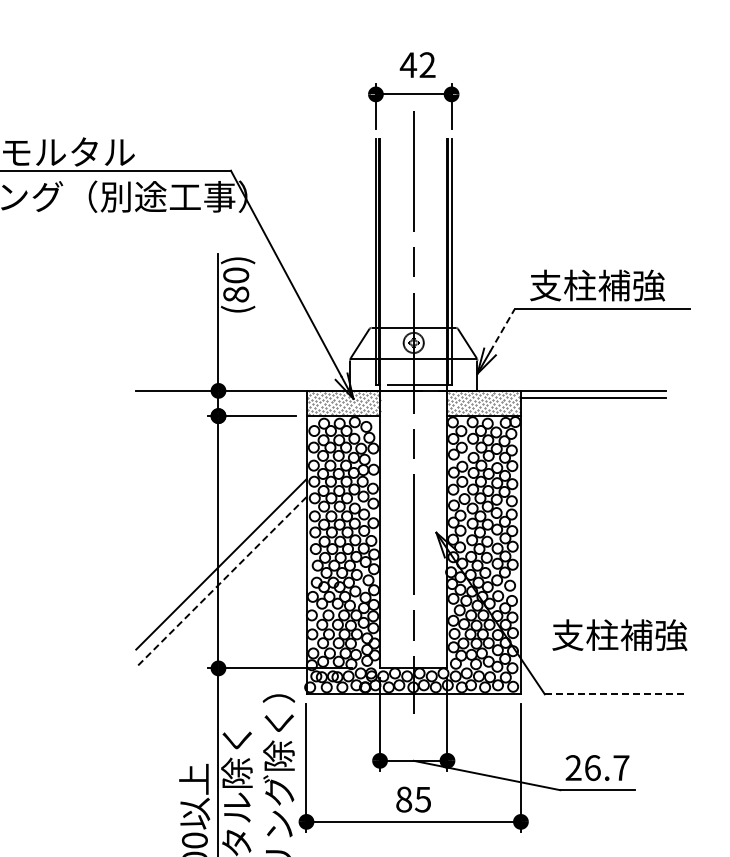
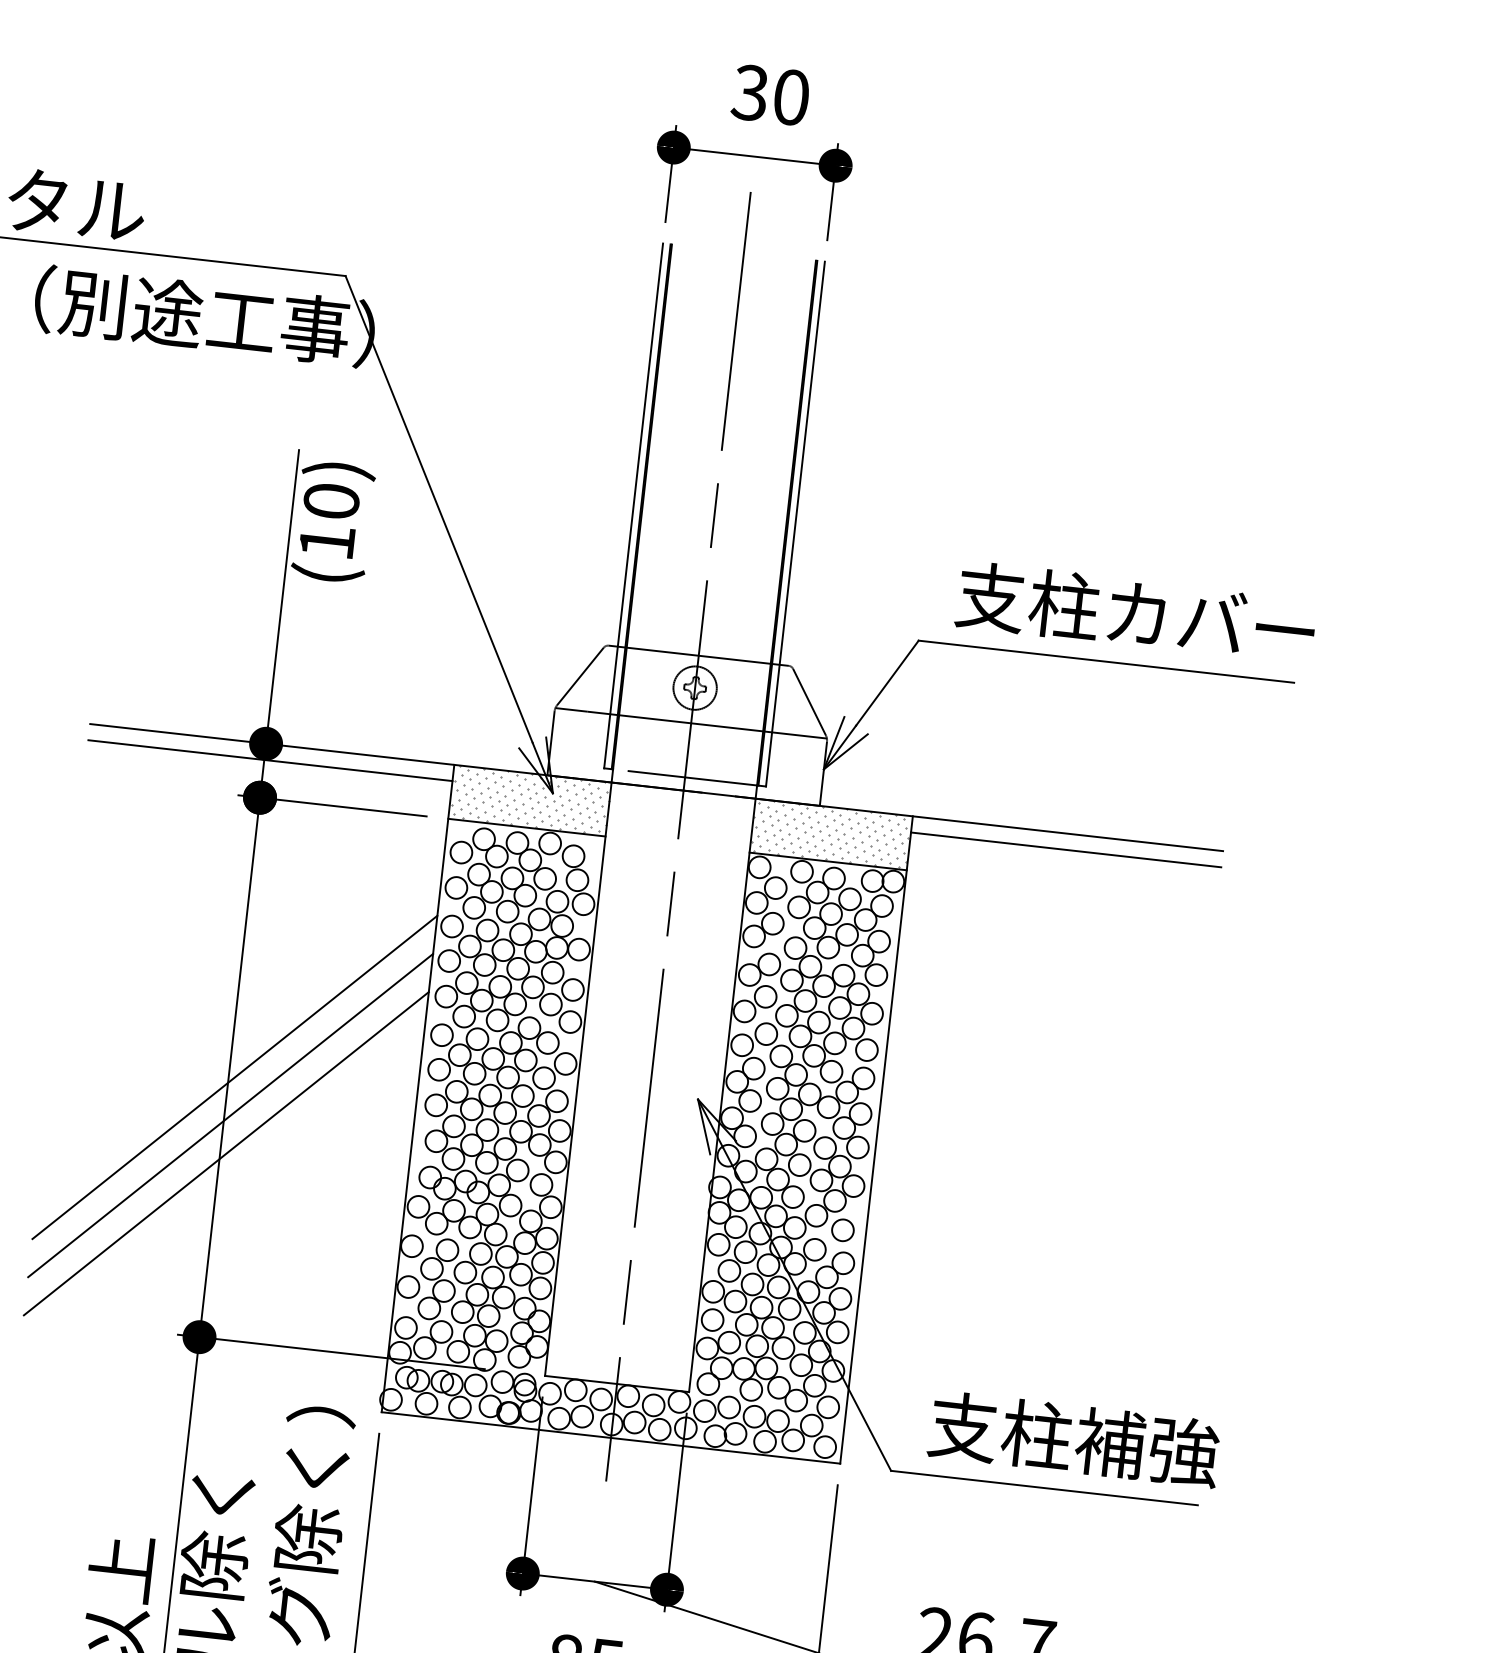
text: (417, 65) -> (769, 95), 42 -> 30
text: (647, 285) -> (1208, 621), 支柱補強 -> 支柱カバー
text: (236, 294) -> (327, 542), (80) -> (10)
line: (502, 330) -> (887, 682), dashed -> solid
line: (221, 398) -> (270, 760), added
line: (221, 546) -> (235, 1077), added
line: (221, 582) -> (226, 1154), dashed -> solid
text: (619, 634) -> (1073, 1437), moved
line: (616, 694) -> (1044, 1488), dashed -> solid

